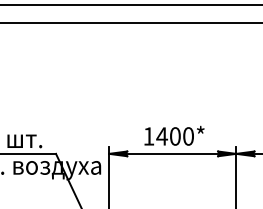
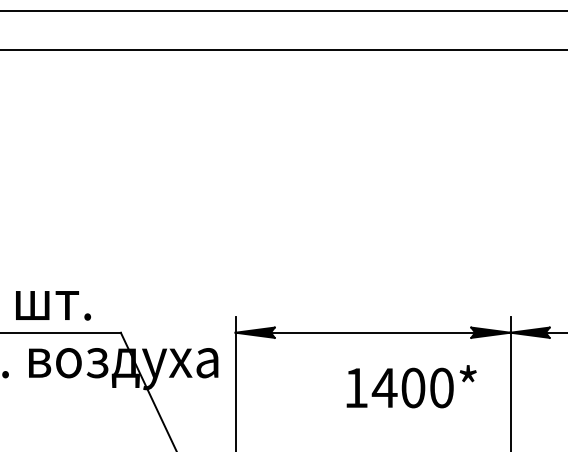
text: (174, 135) -> (411, 385), moved

